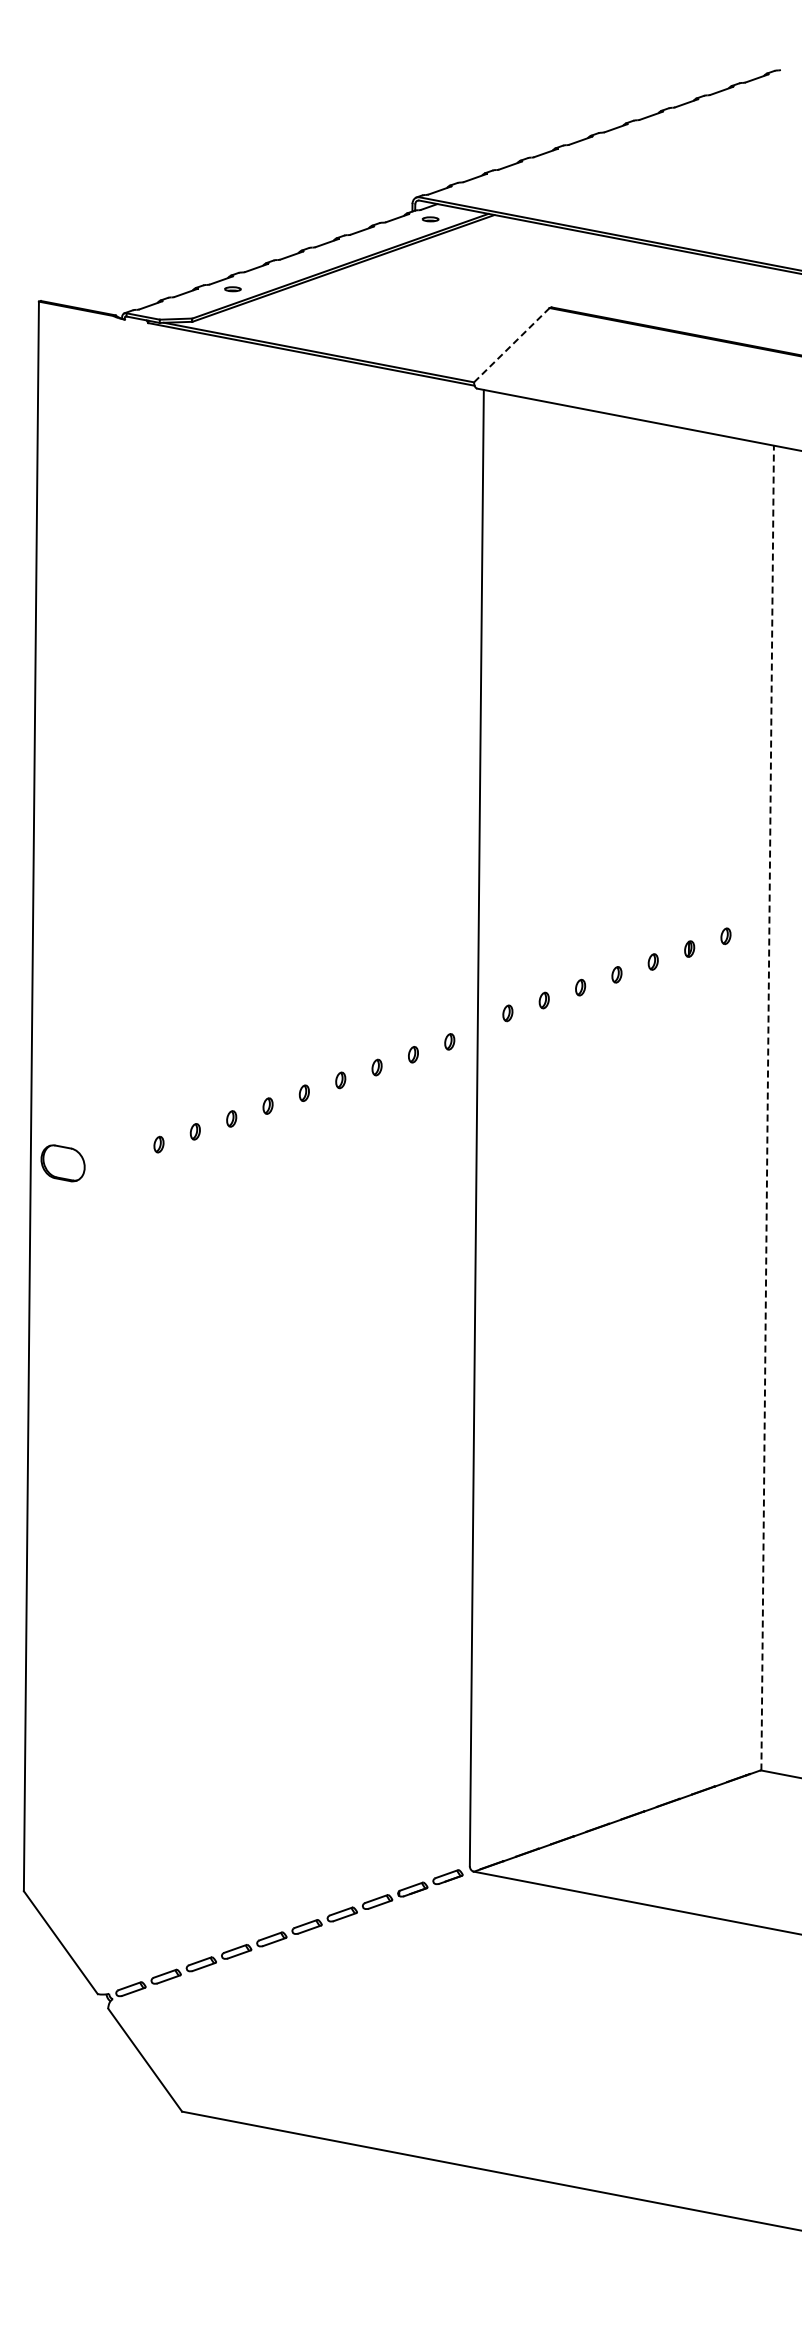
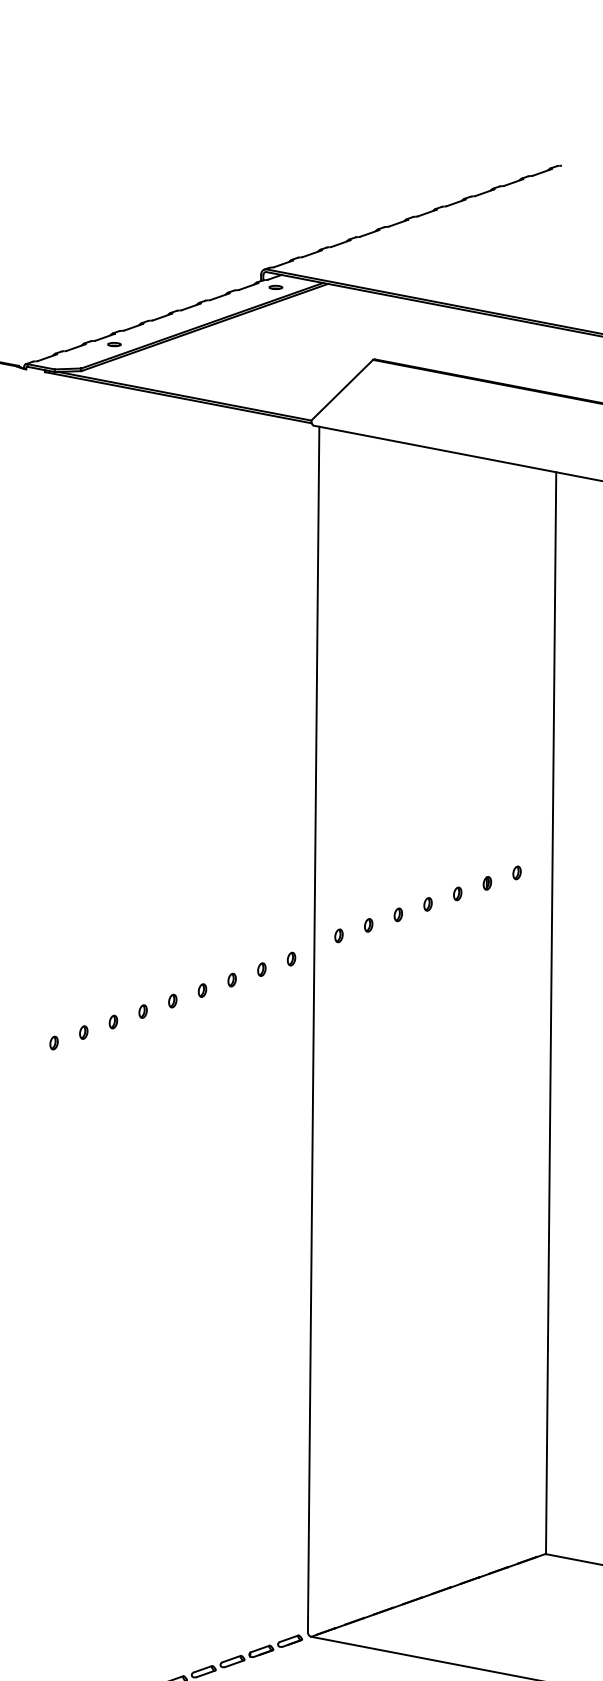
line: (511, 345) -> (341, 390), dashed -> solid
line: (767, 1107) -> (550, 1012), dashed -> solid

